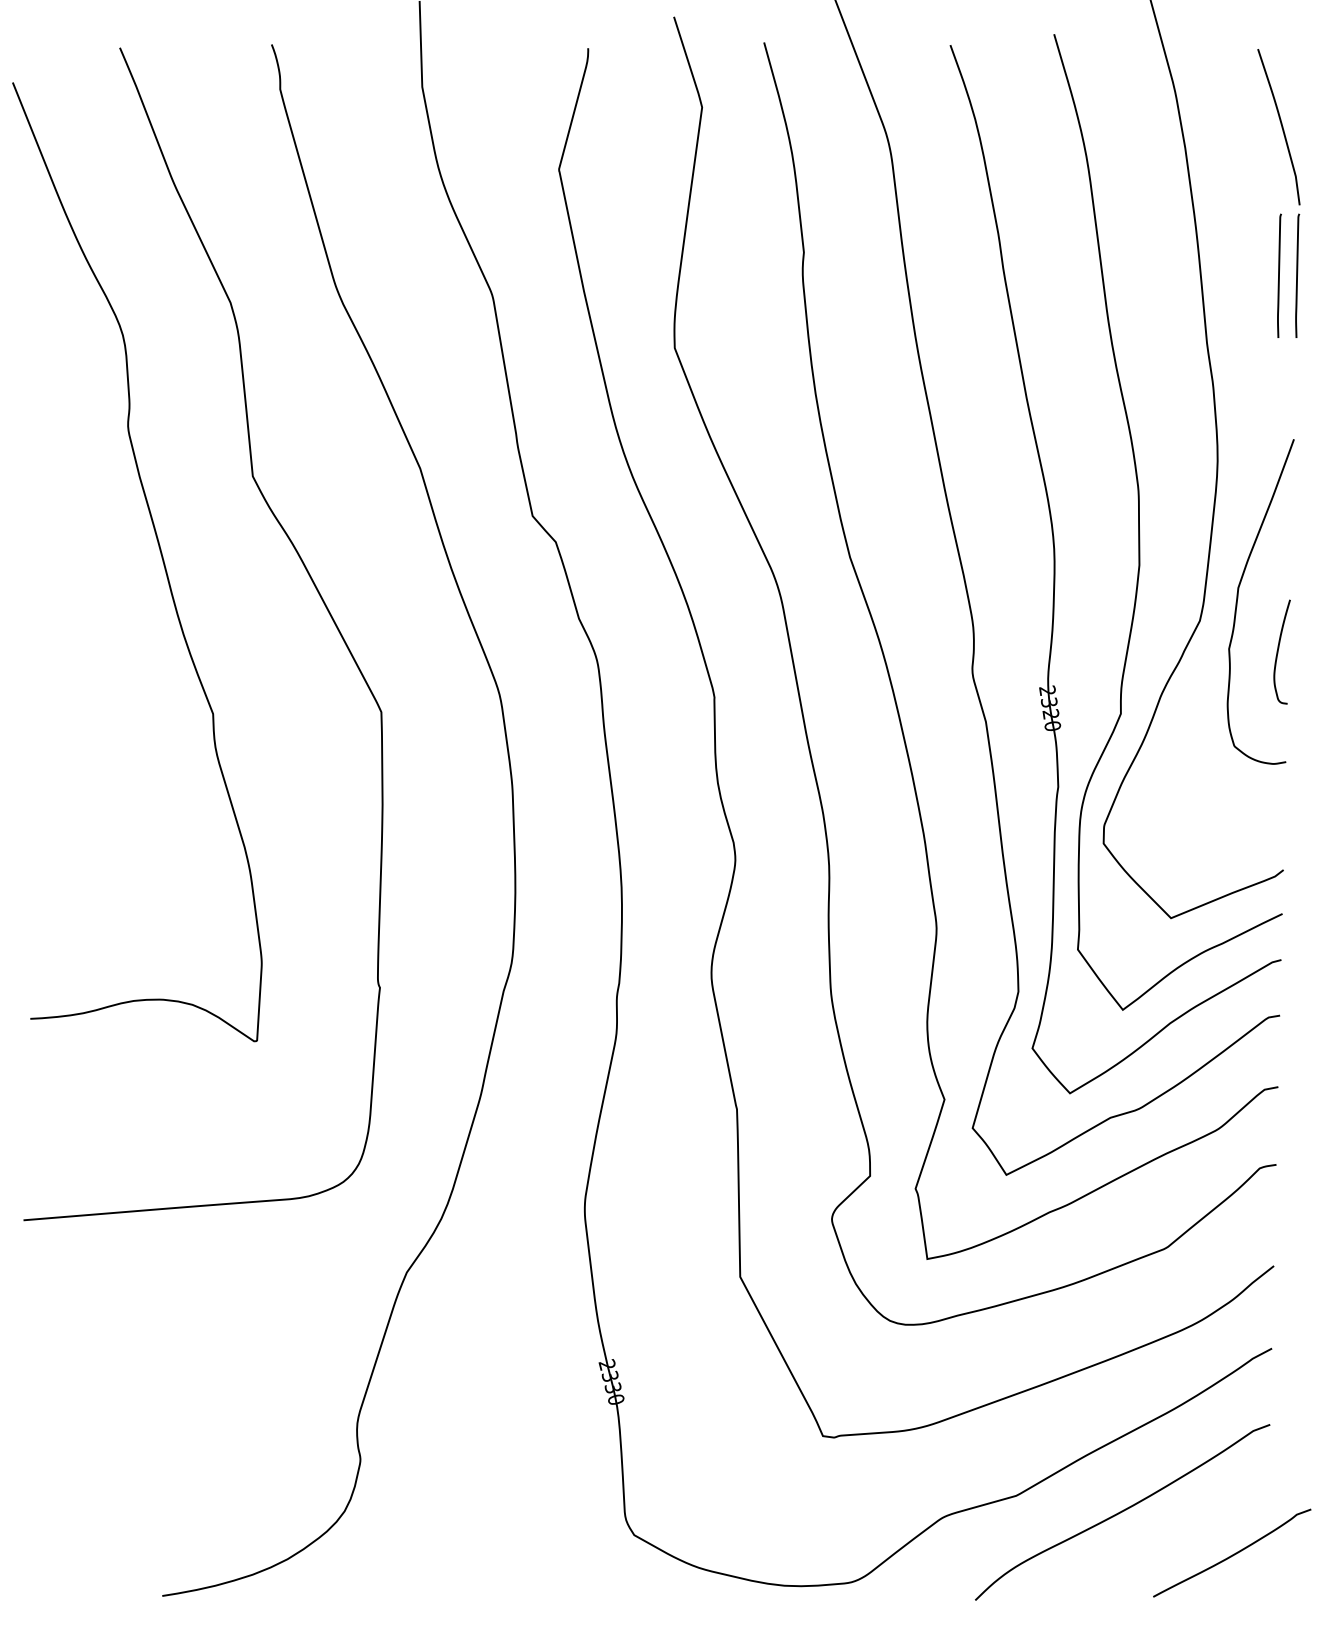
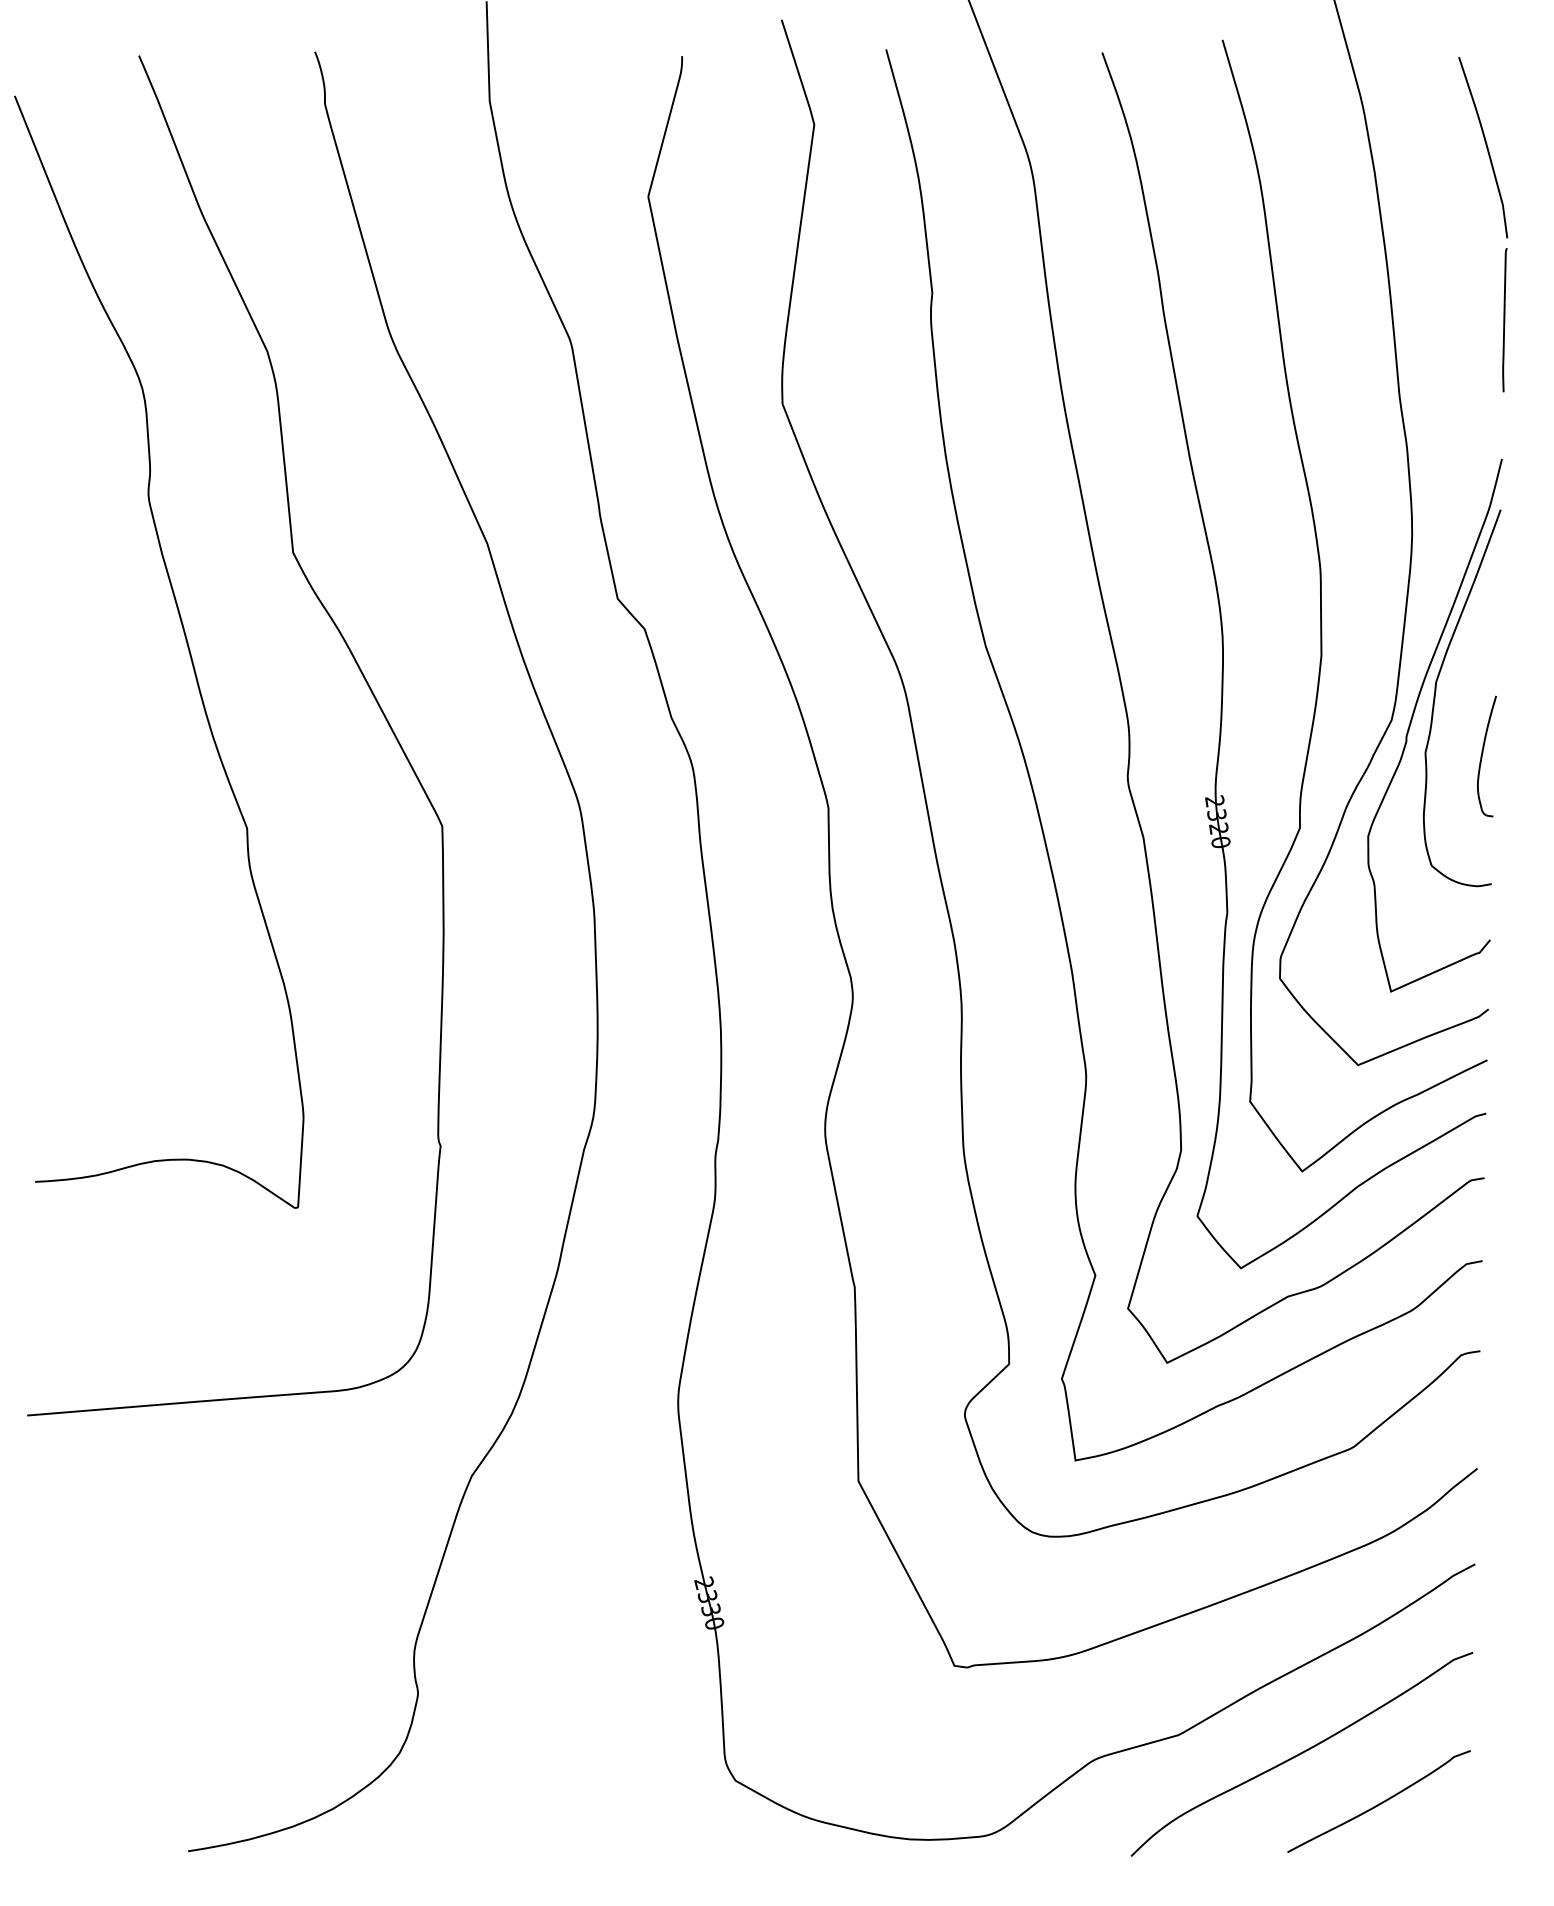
line: (1279, 276) -> (1483, 320), removed
curve: (1218, 618) -> (1413, 717), added
curve: (1231, 1554) -> (1378, 1803), moved

